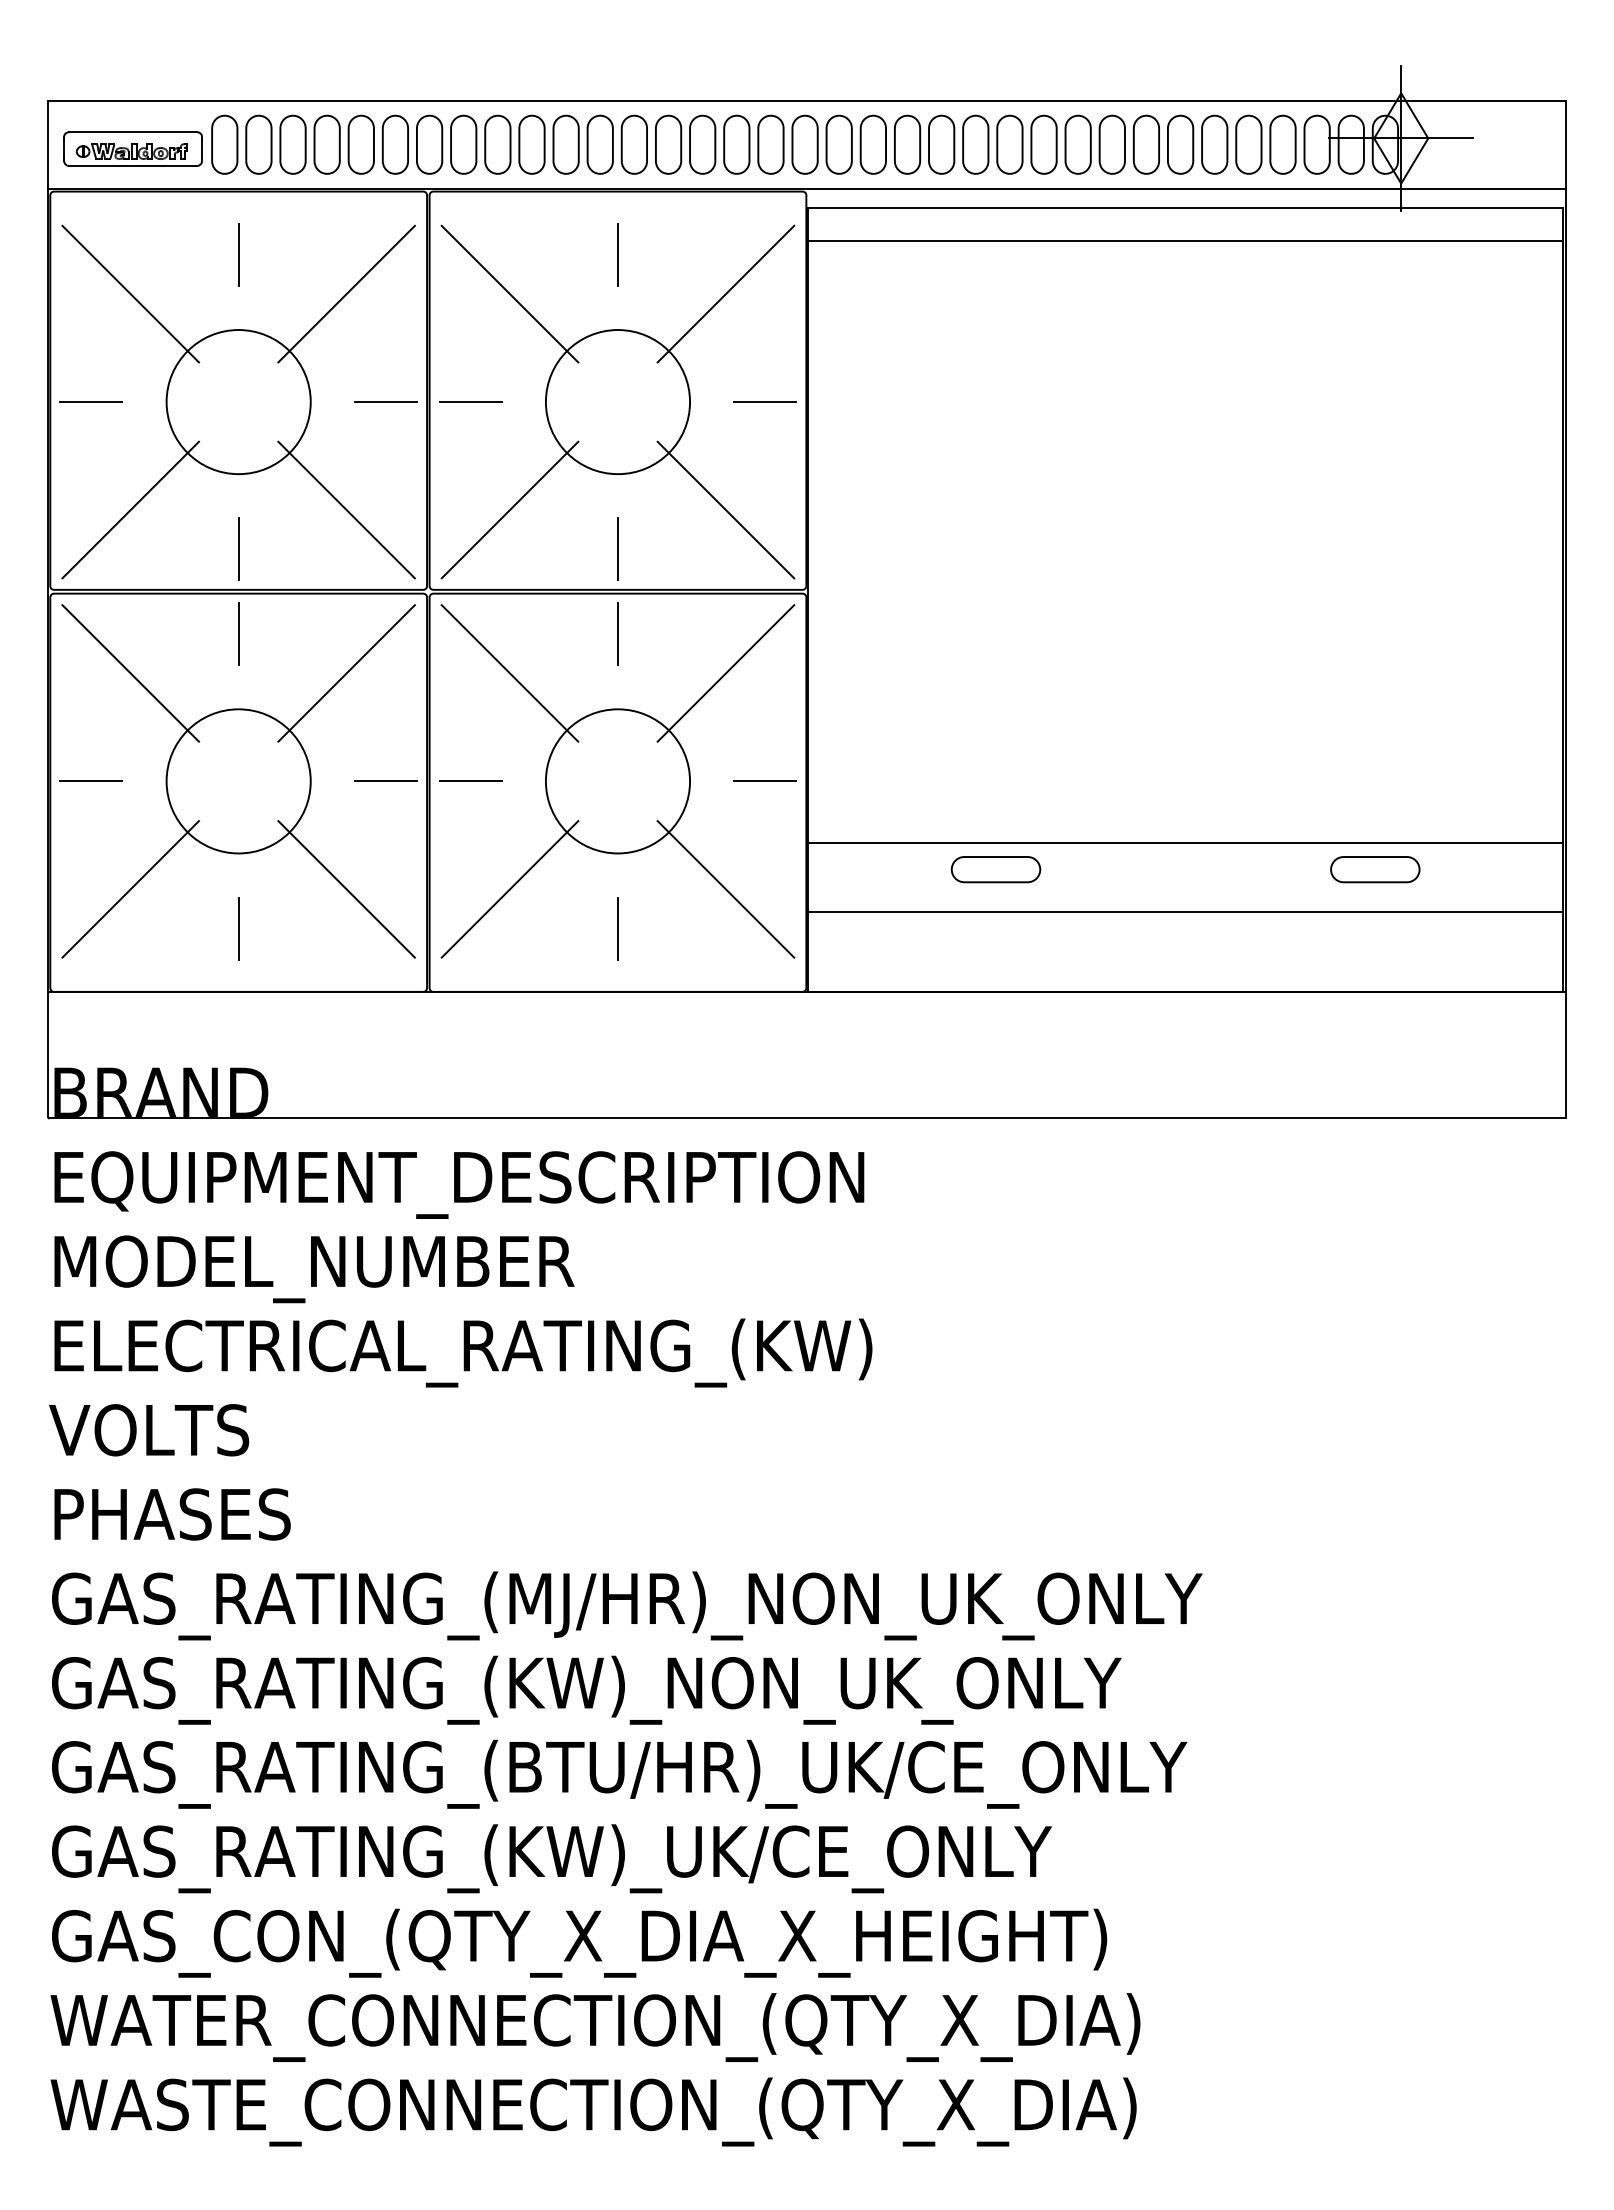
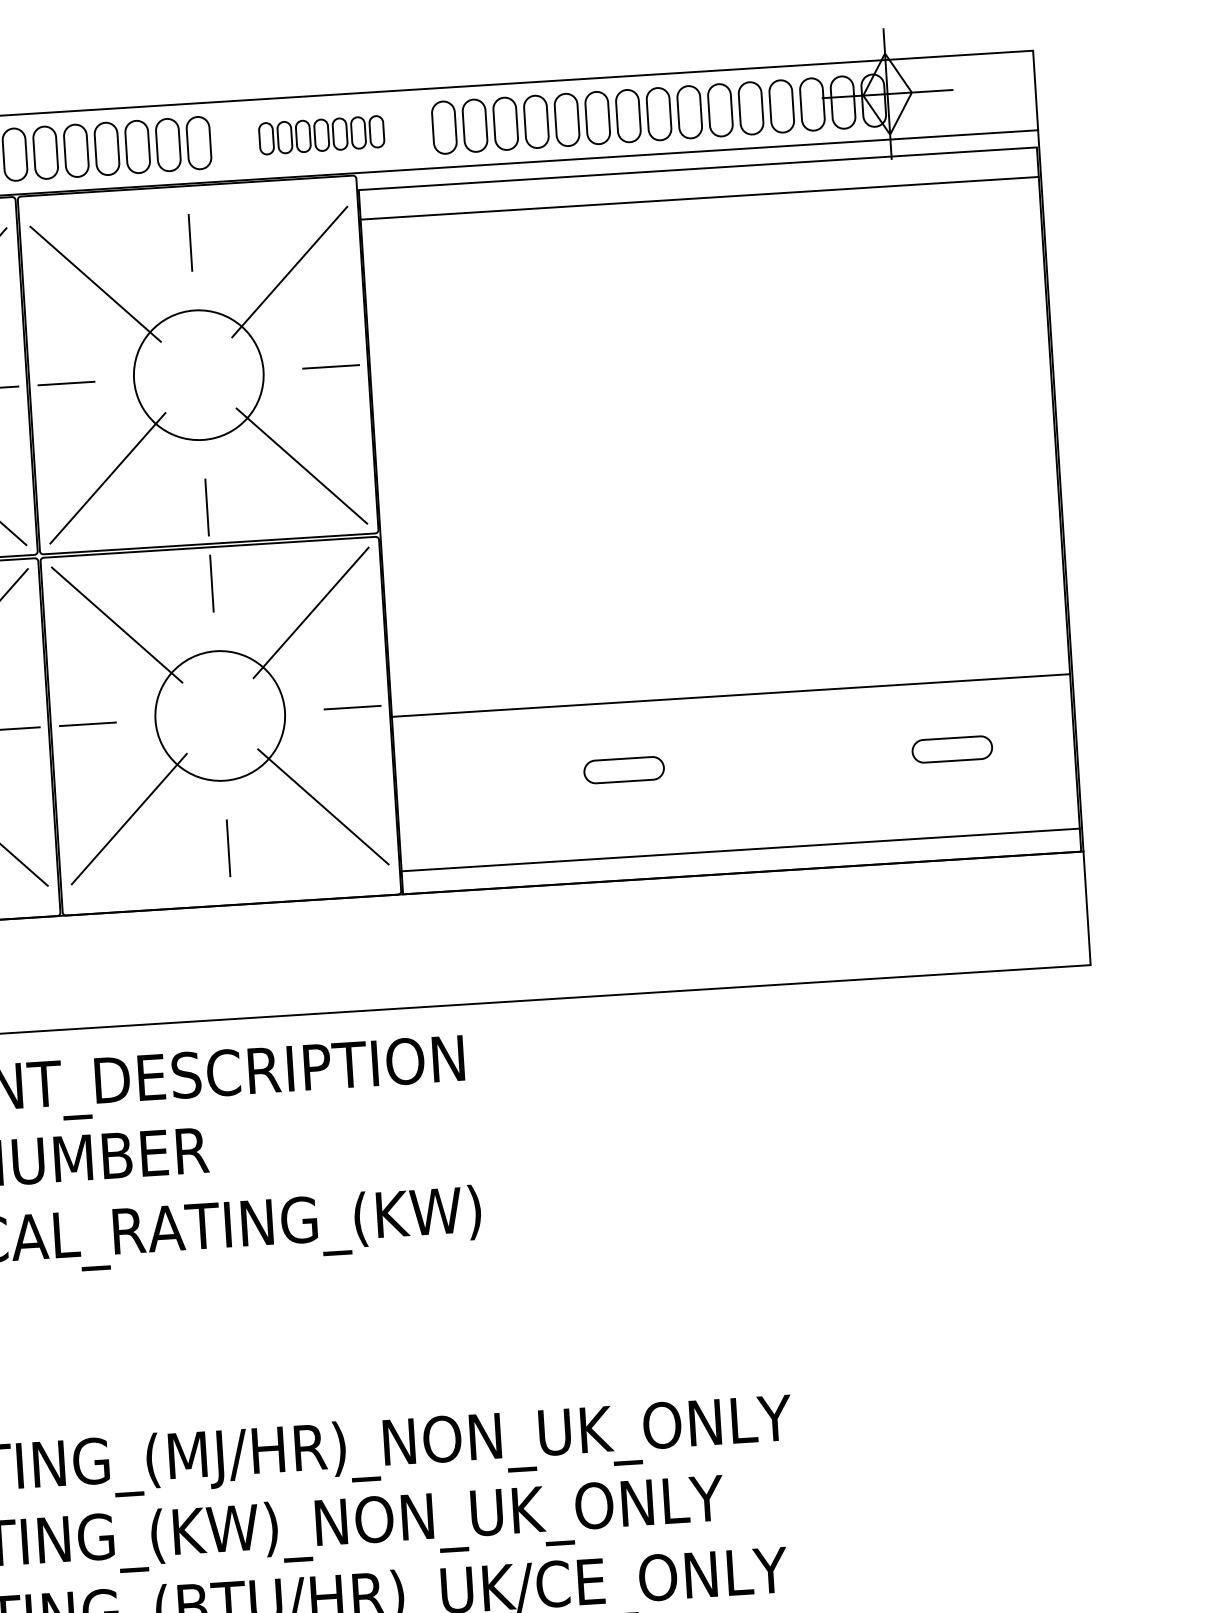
part: (770, 144) -> (321, 135), size x0.6
line: (1185, 843) -> (730, 695), moved
part: (995, 869) -> (623, 770), moved
part: (1375, 869) -> (952, 749), moved
line: (1185, 912) -> (740, 850), moved

